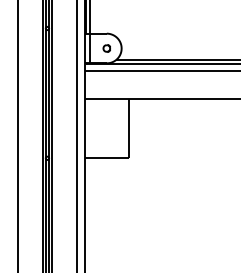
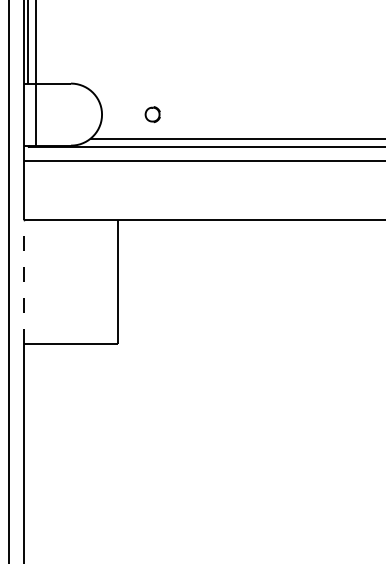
part: (106, 48) -> (151, 114), moved
line: (84, 128) -> (24, 281), solid -> dashed

